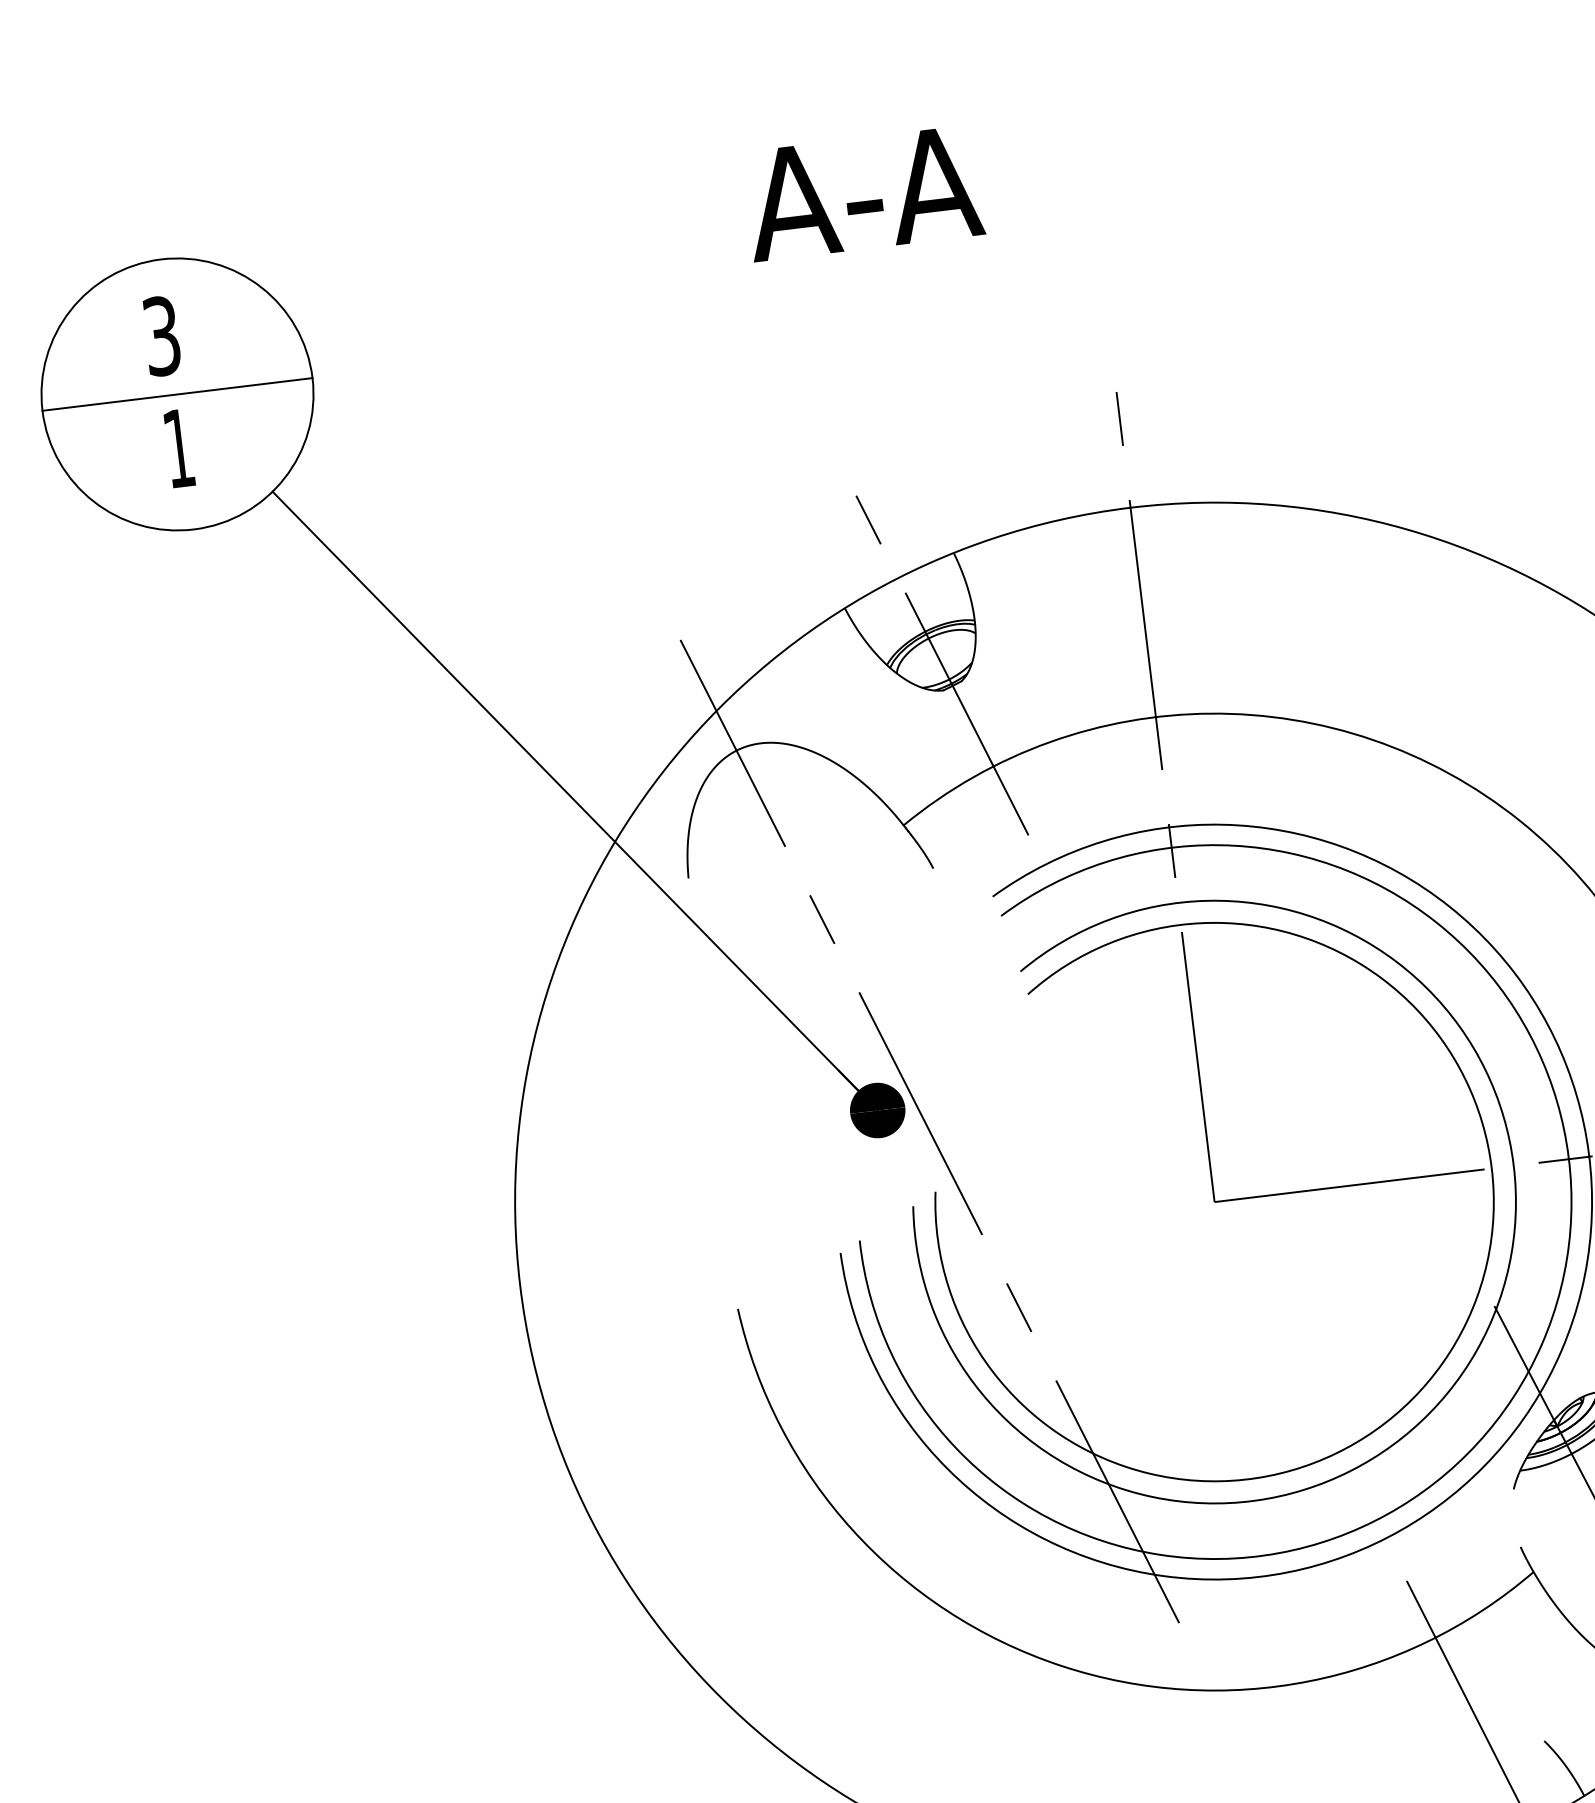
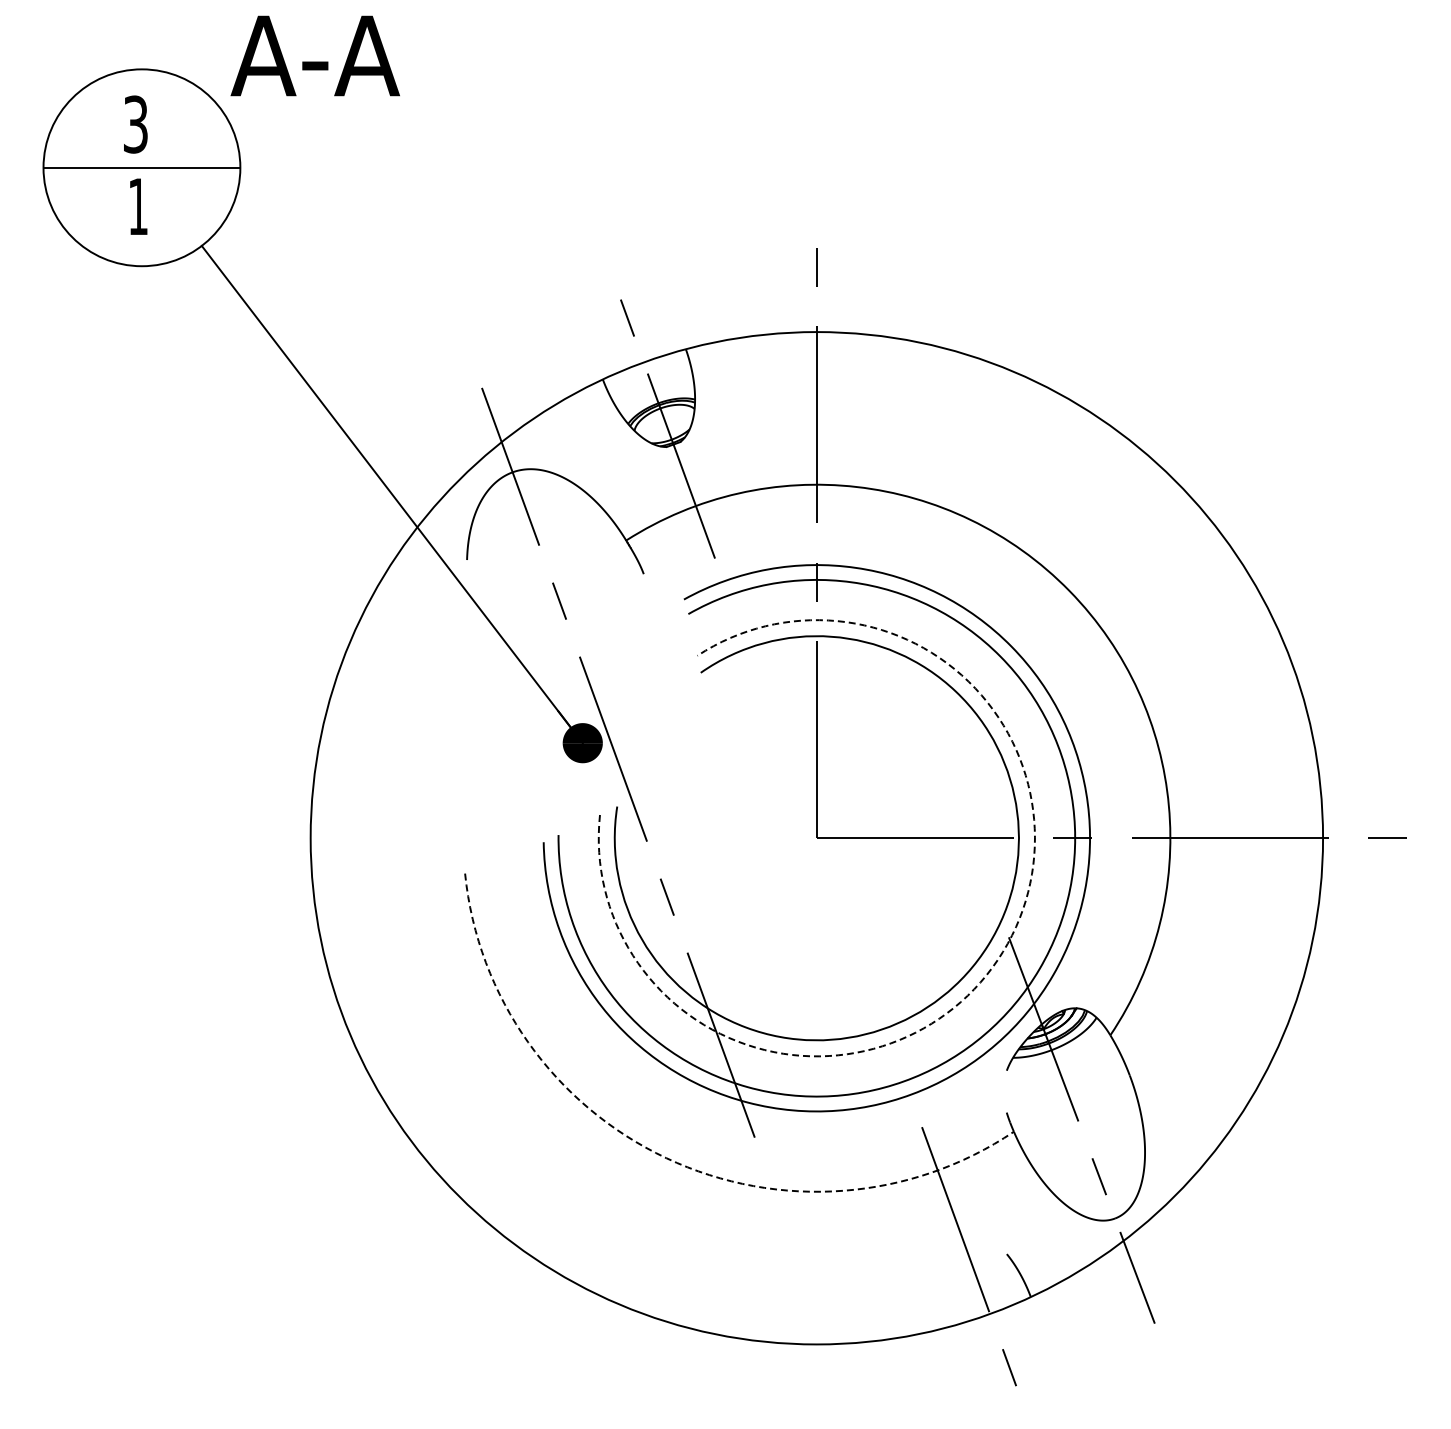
text: (862, 192) -> (314, 55), moved
arc: (1488, 1327) -> (1002, 952), solid -> dashed
arc: (1061, 1666) -> (666, 1158), solid -> dashed

